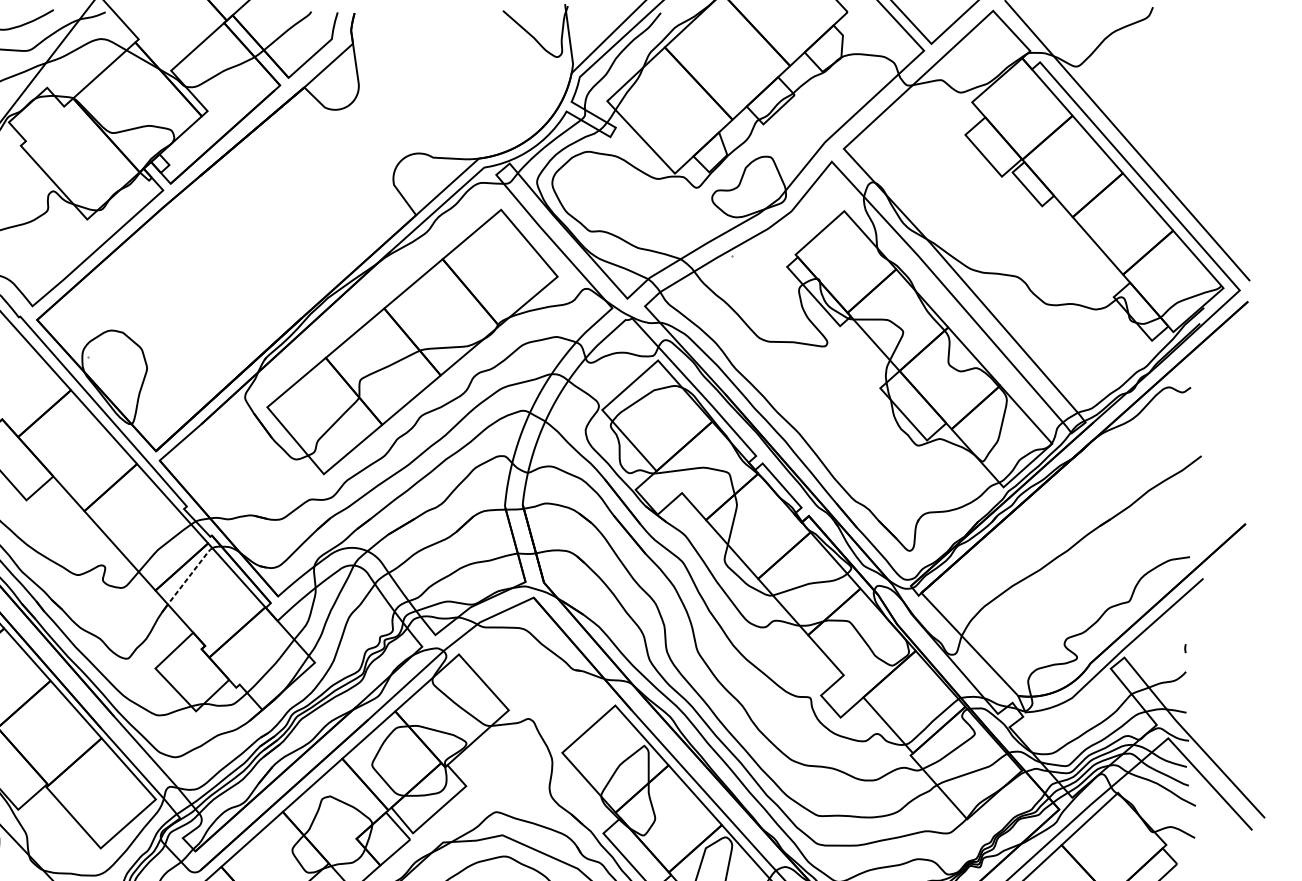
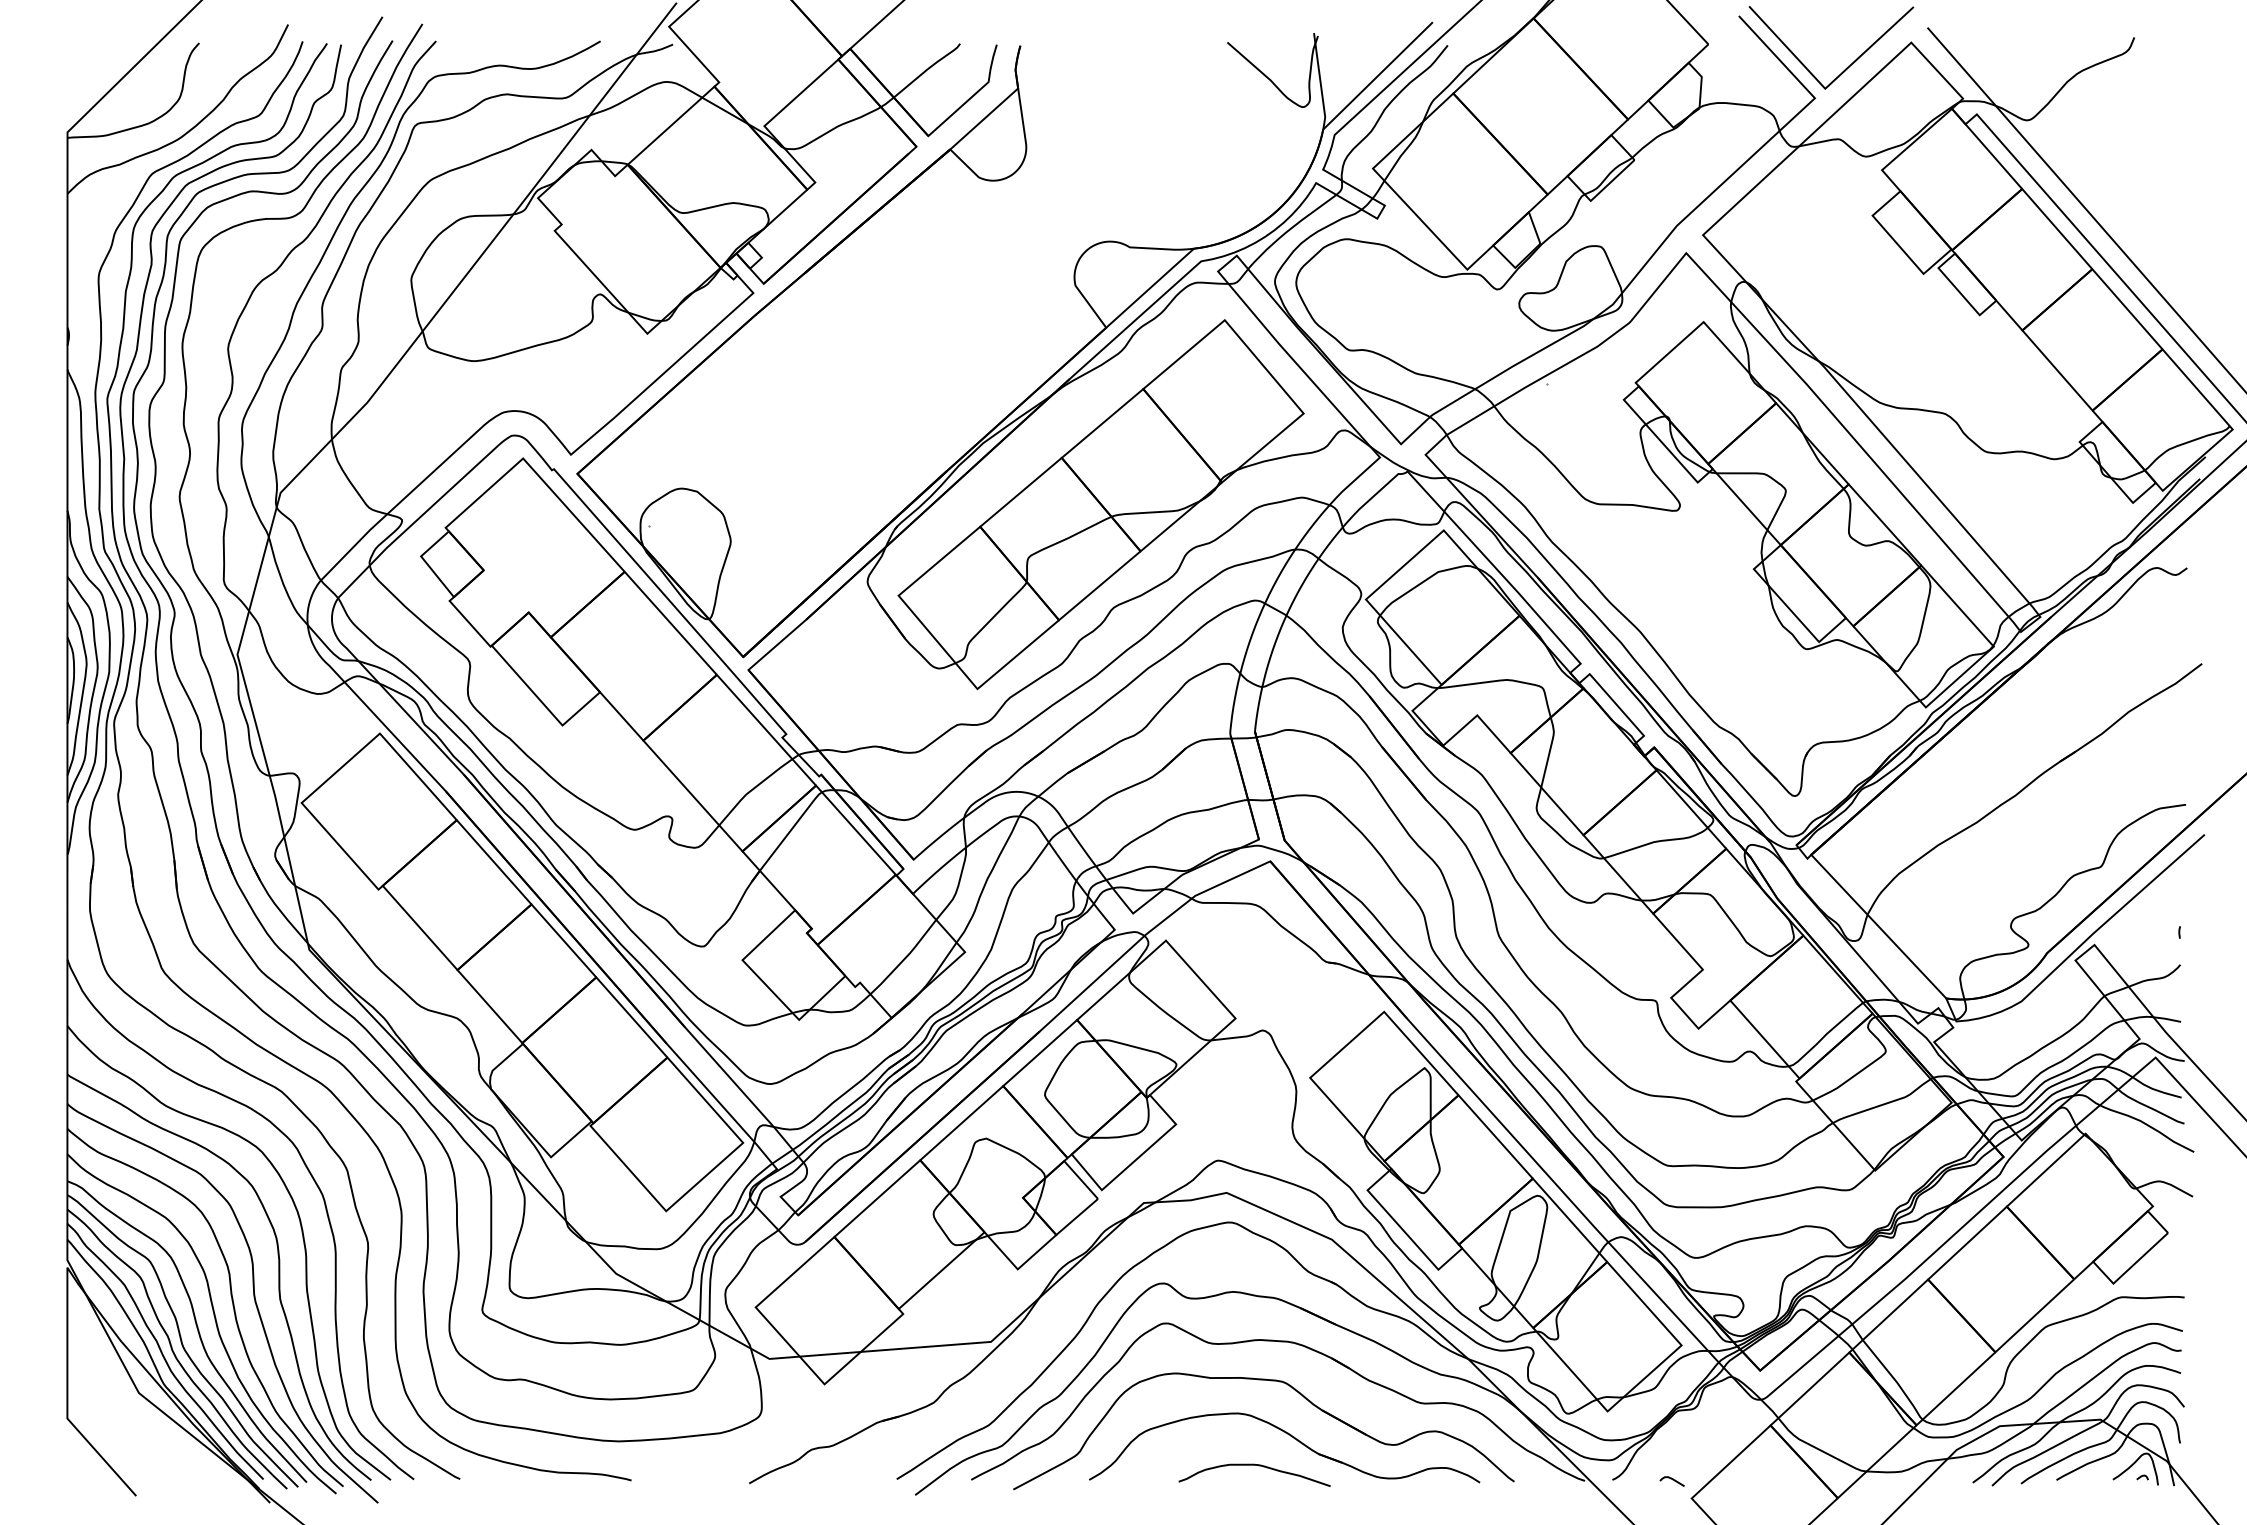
line: (190, 574) -> (791, 829), dashed -> solid

